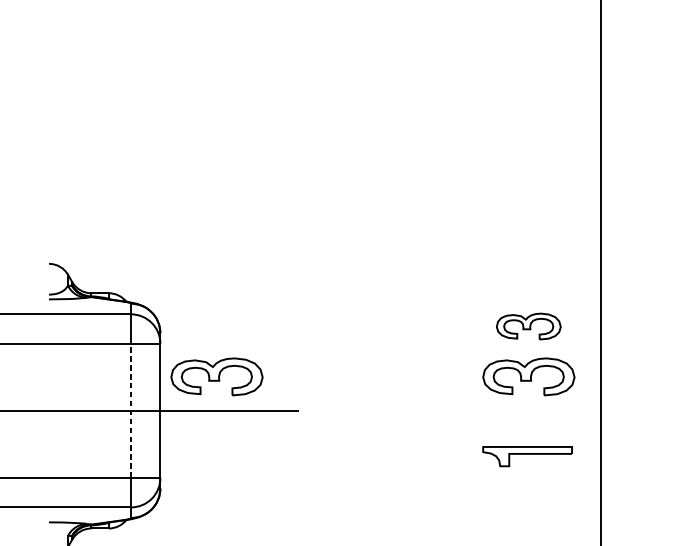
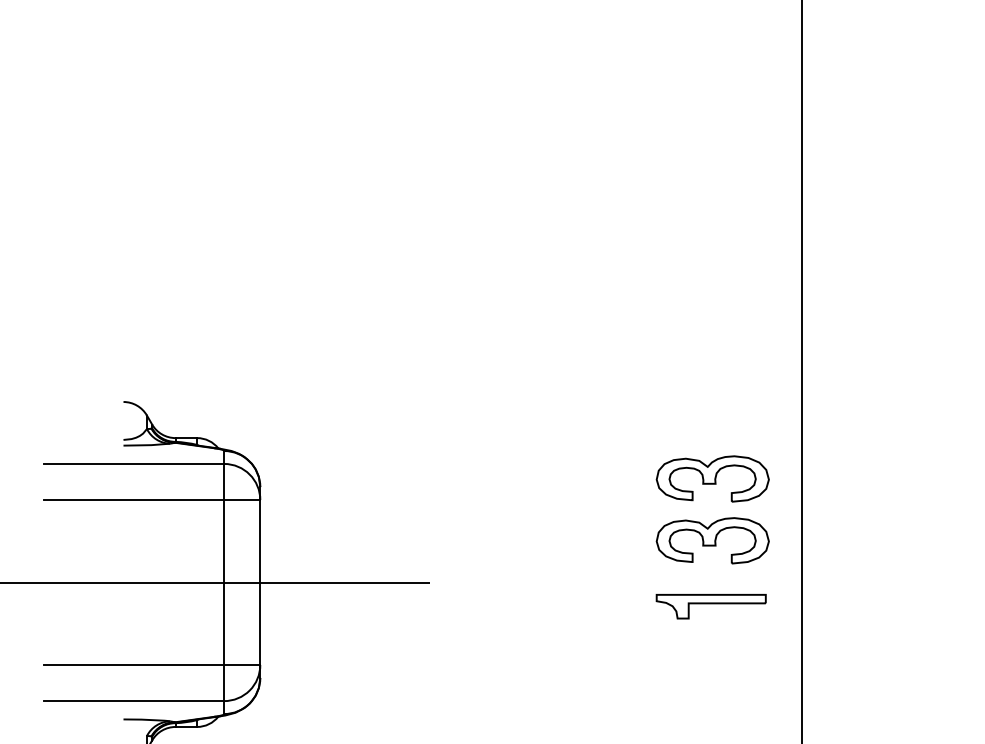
part: (528, 326) -> (712, 478), size x1.43
part: (216, 376) -> (329, 540), removed
line: (131, 410) -> (224, 582), dashed -> solid
part: (526, 456) -> (710, 606), moved

